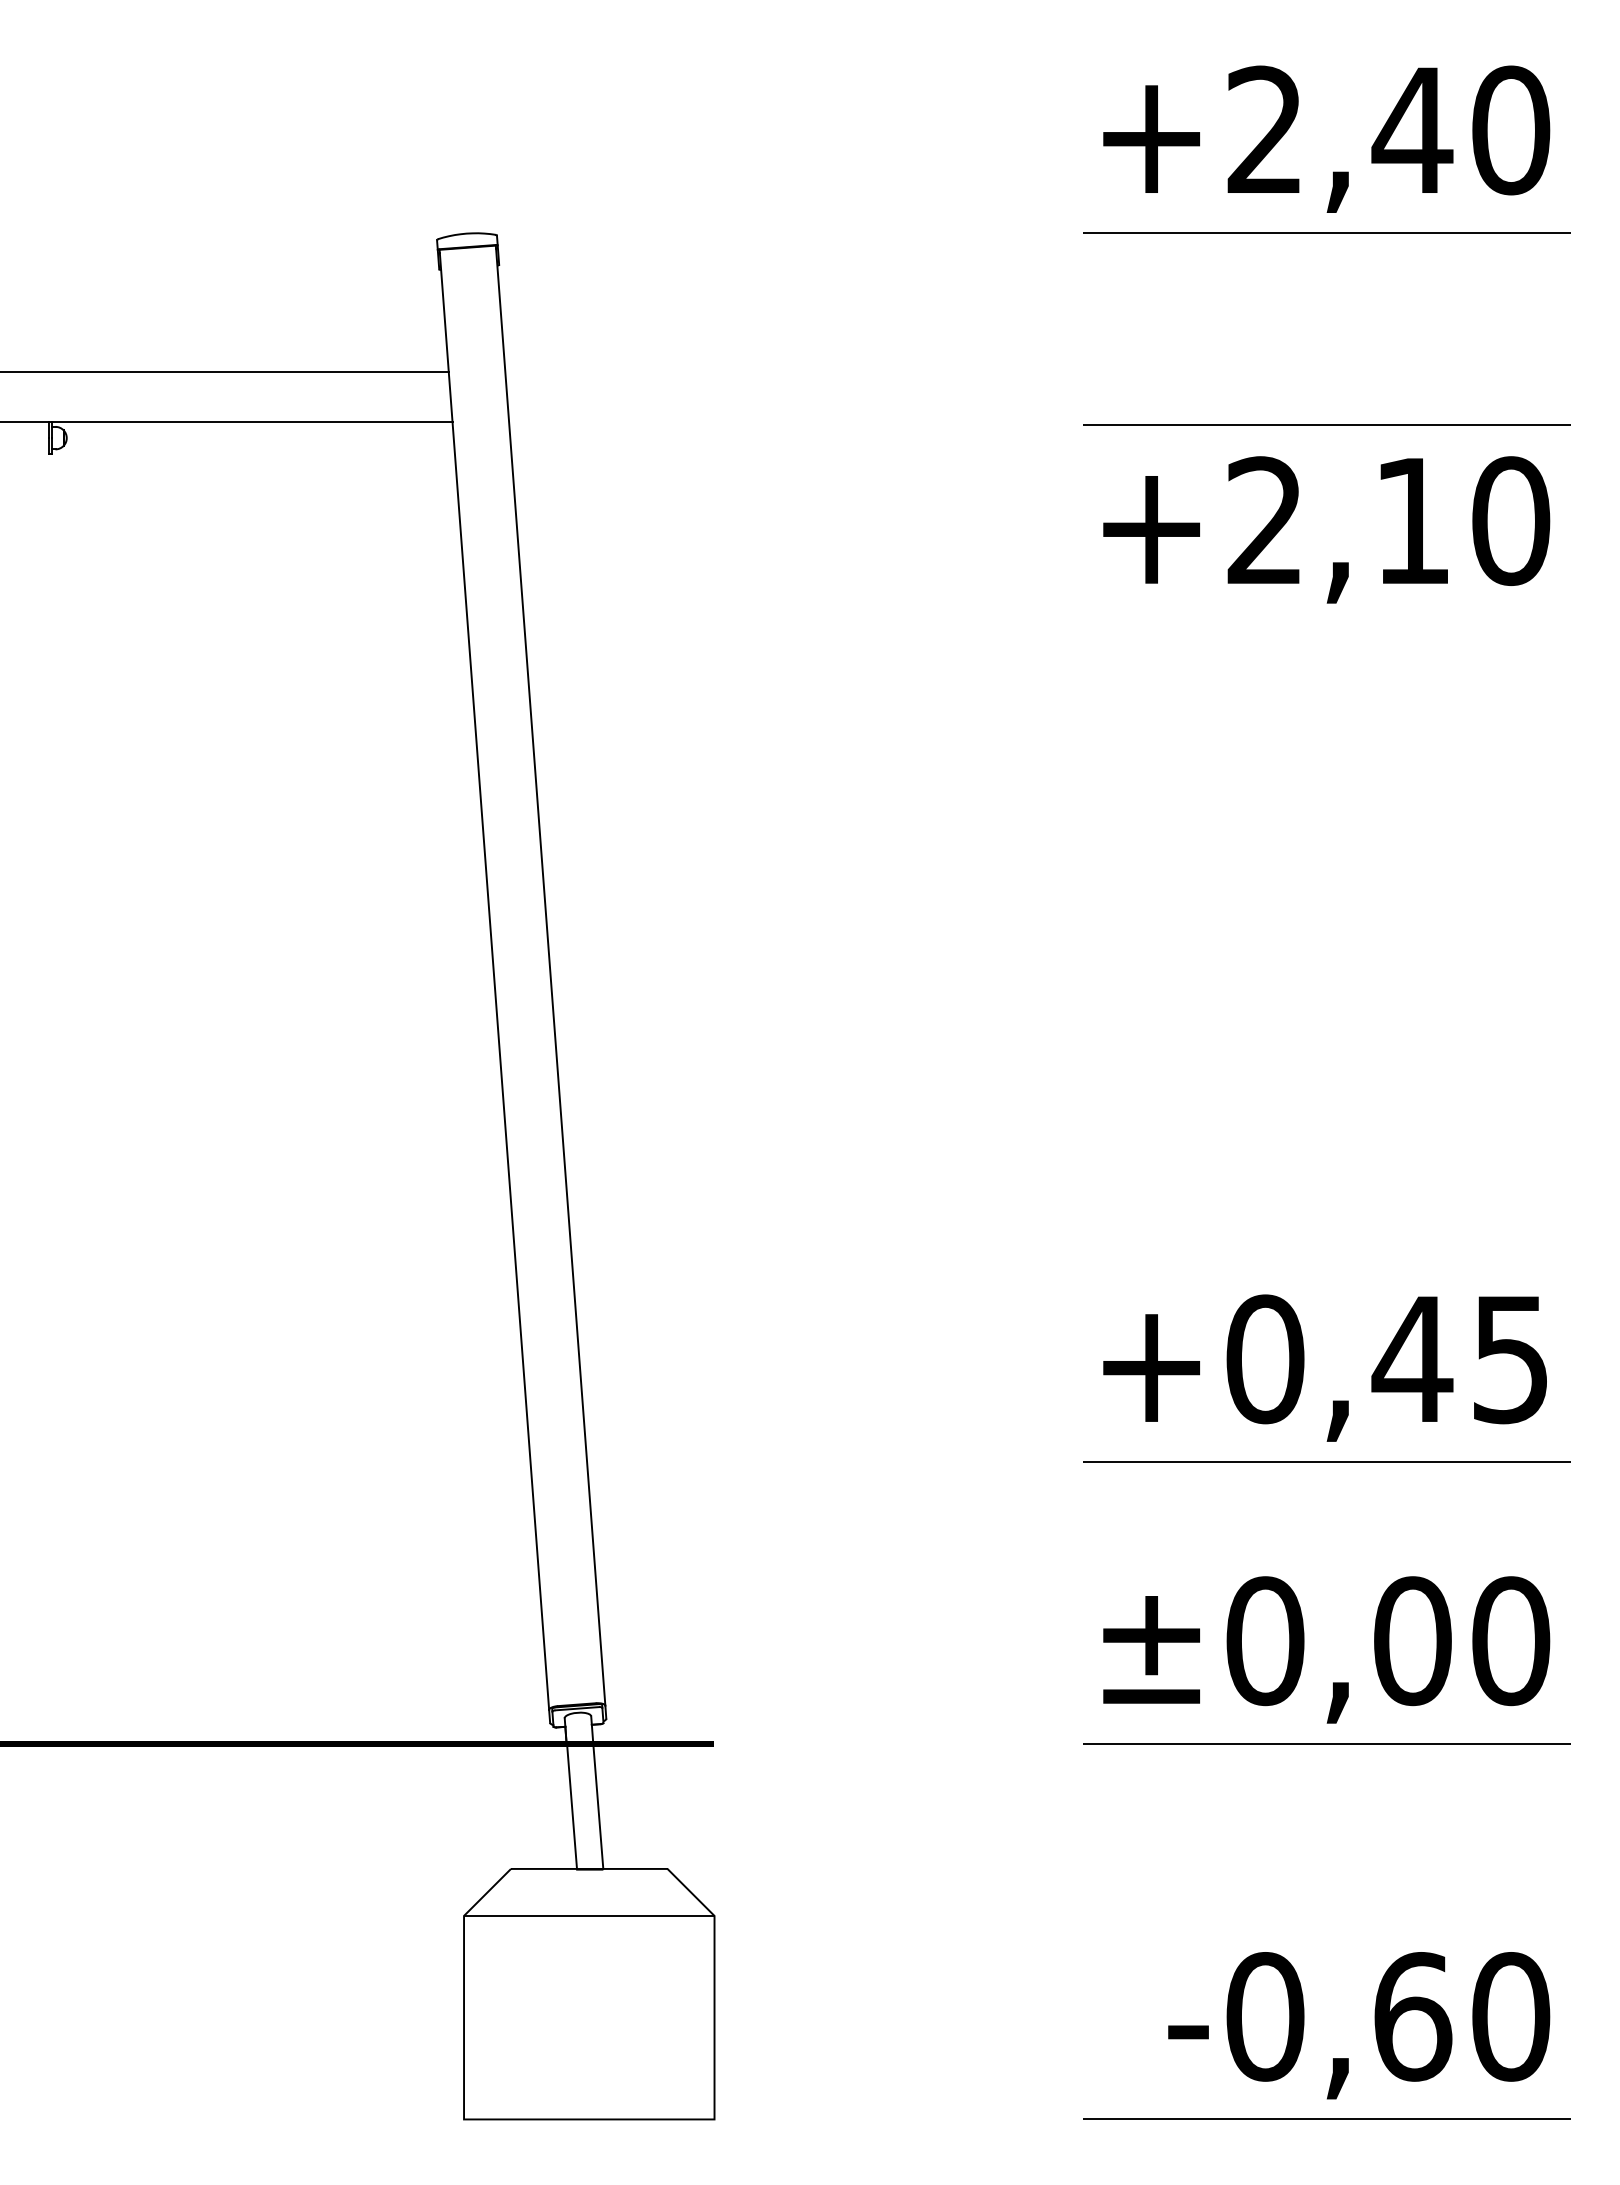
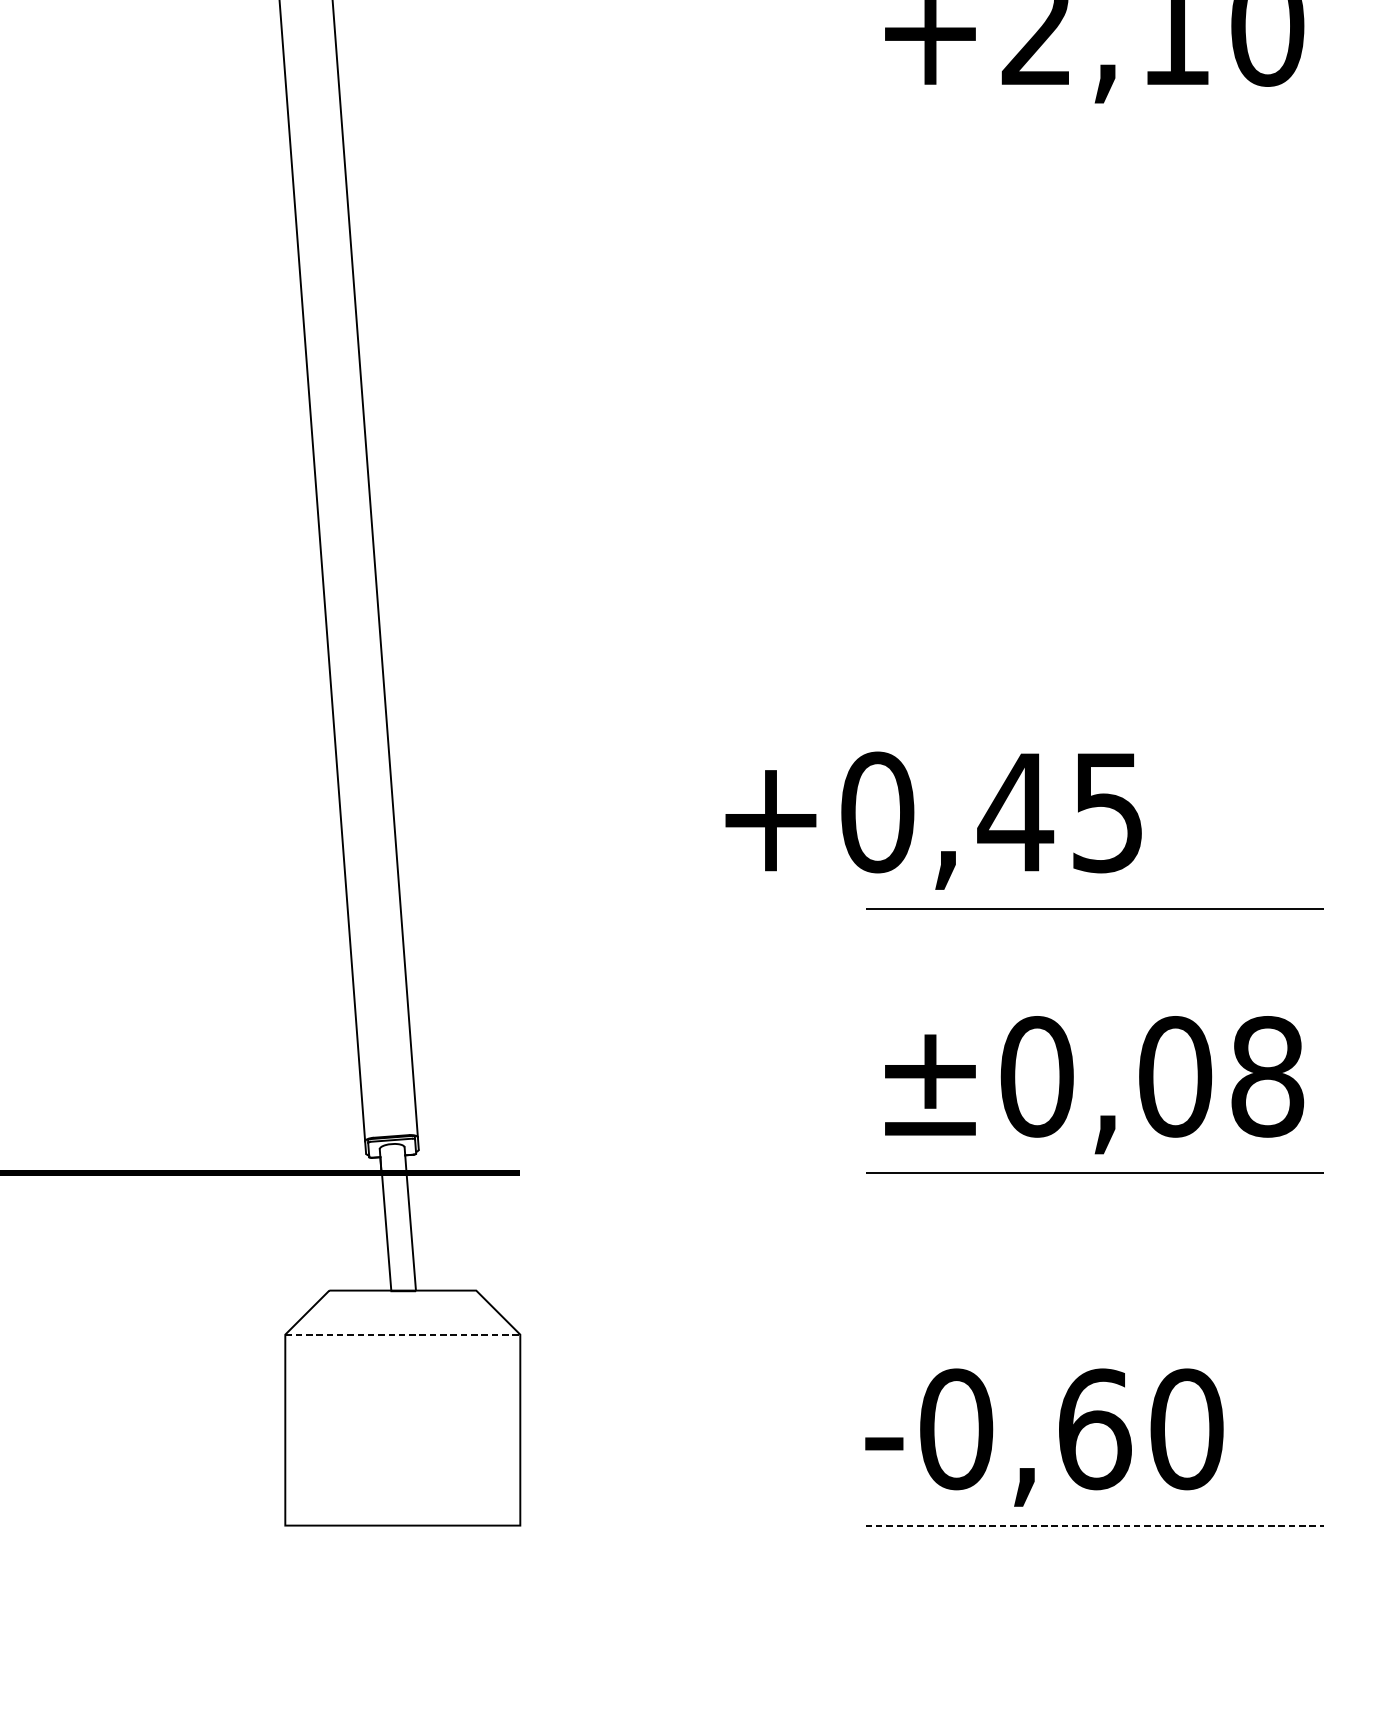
text: (1324, 1367) -> (933, 820), moved
text: (1511, 1640) -> (1268, 1076), ±0,00 -> ±0,08
line: (589, 1915) -> (403, 1334), solid -> dashed
text: (1359, 2025) -> (1044, 1437), moved
line: (1327, 2119) -> (1095, 1525), solid -> dashed

